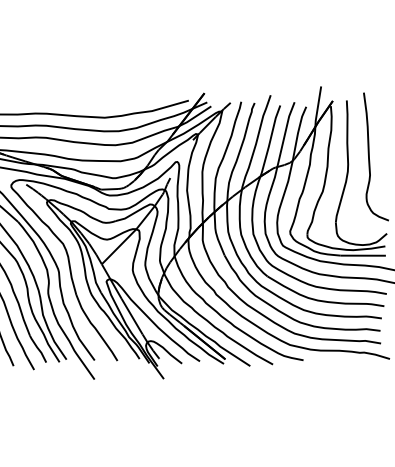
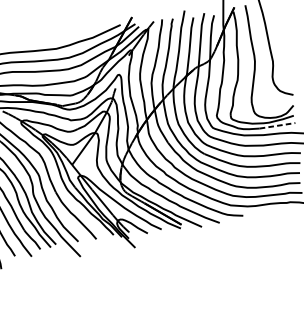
line: (363, 255) -> (277, 125), solid -> dashed

